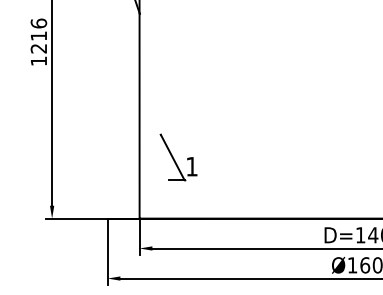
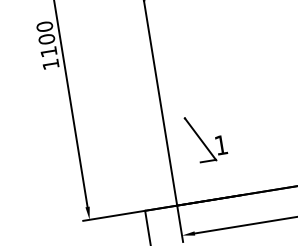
text: (38, 35) -> (46, 38), 1216 -> 1100

